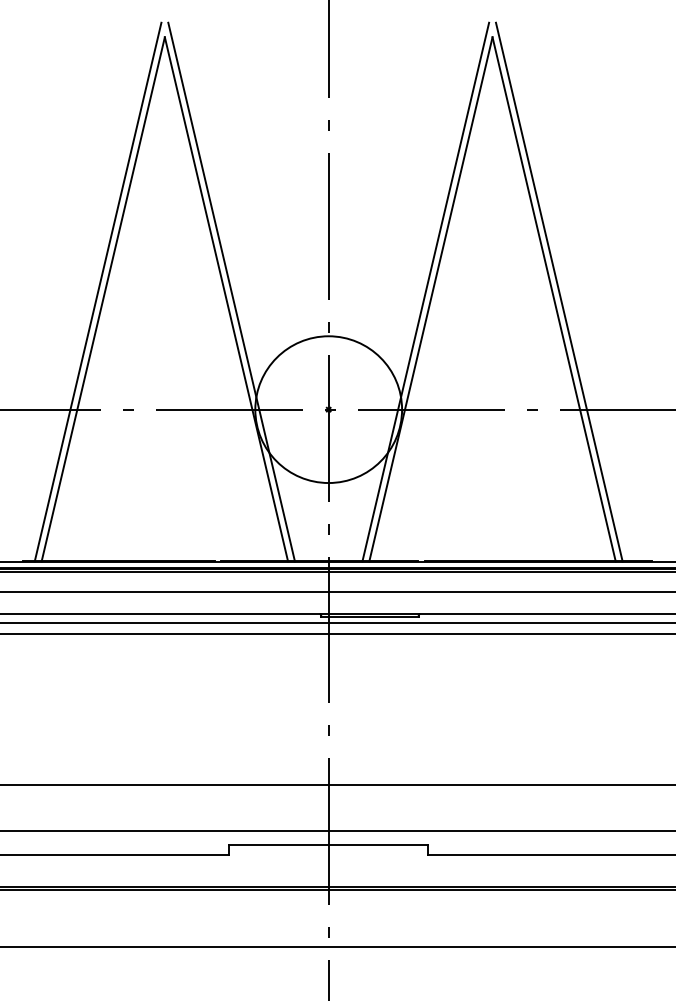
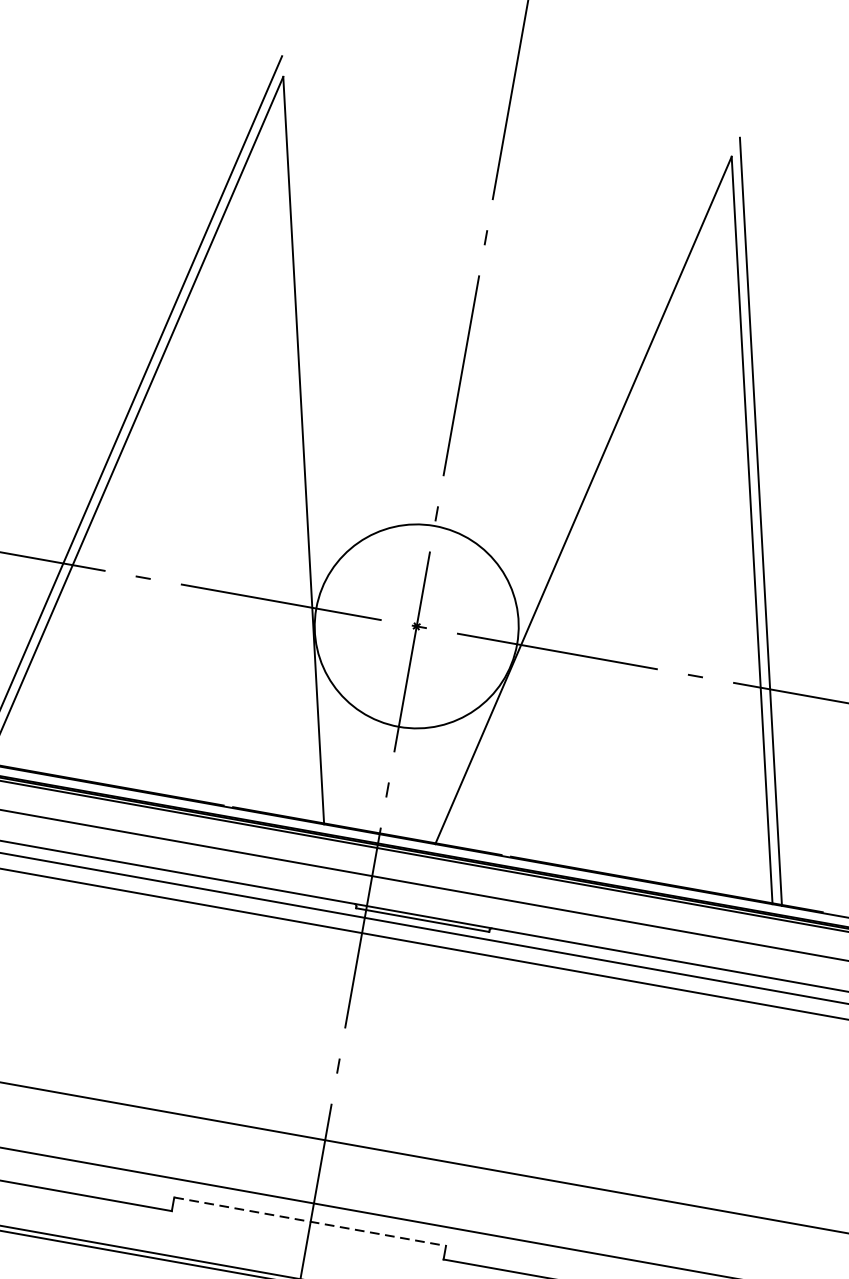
line: (231, 291) -> (312, 441), removed
line: (425, 291) -> (577, 488), removed
line: (328, 844) -> (310, 1221), solid -> dashed

